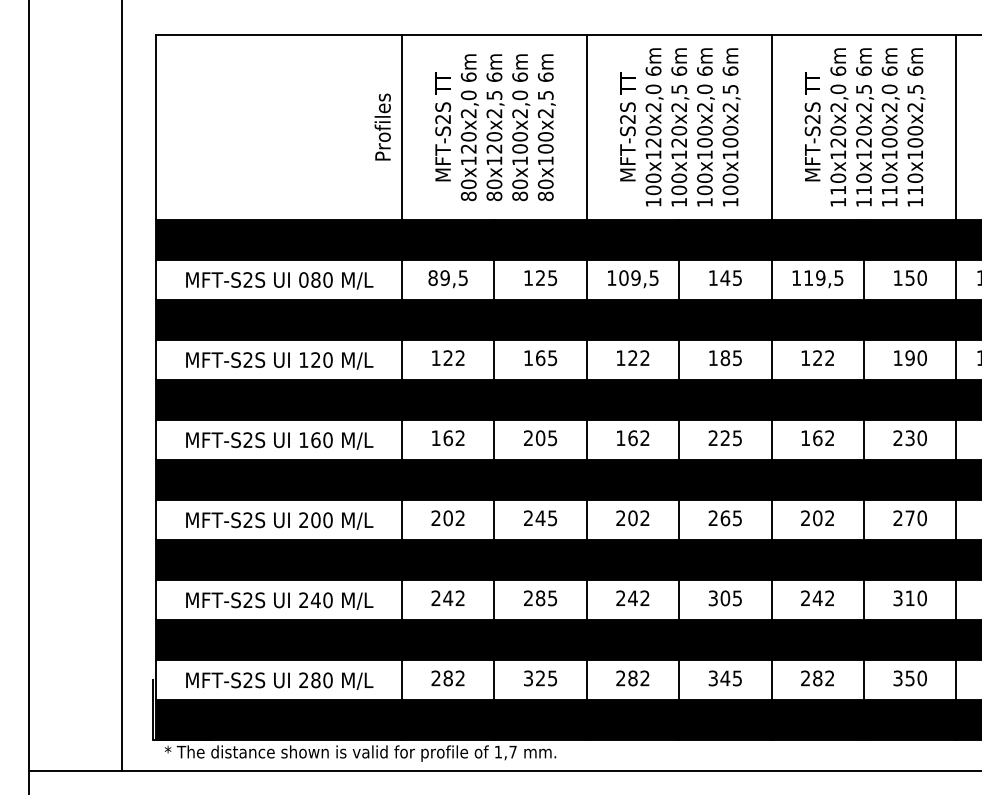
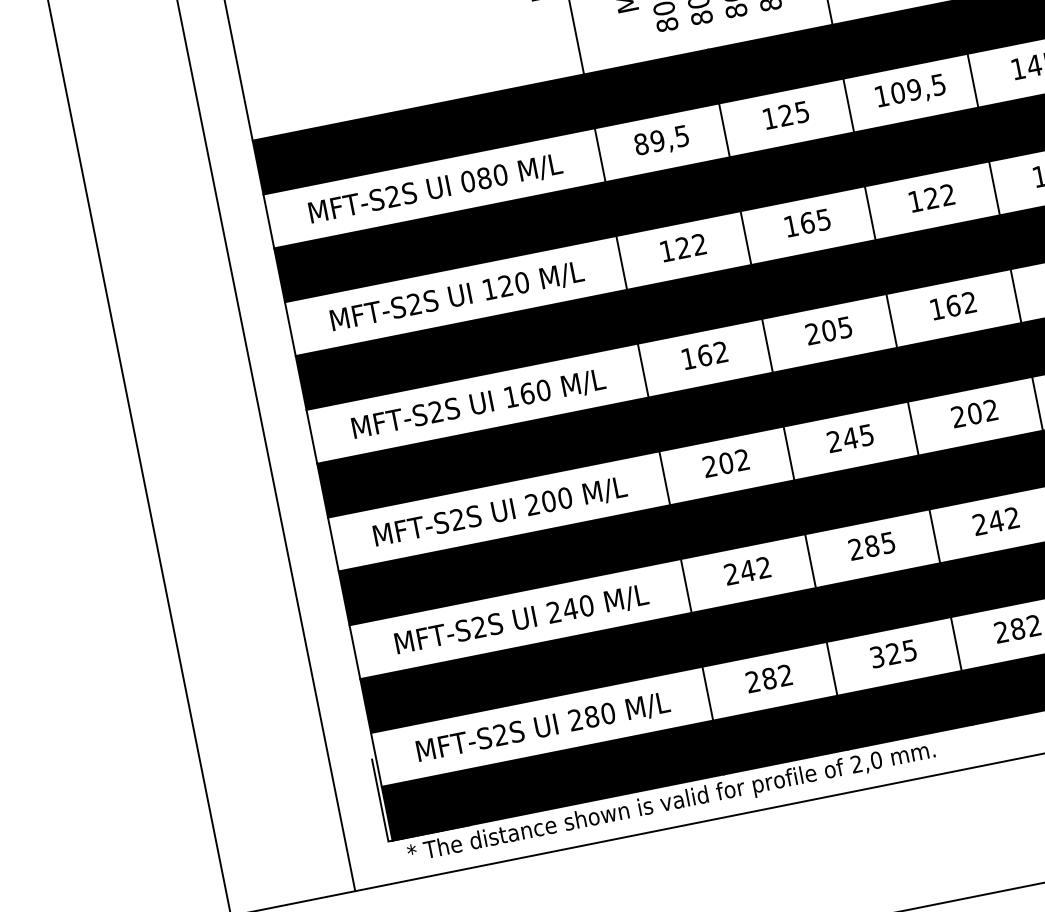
text: (505, 751) -> (866, 761), 1,7 -> 2,0

